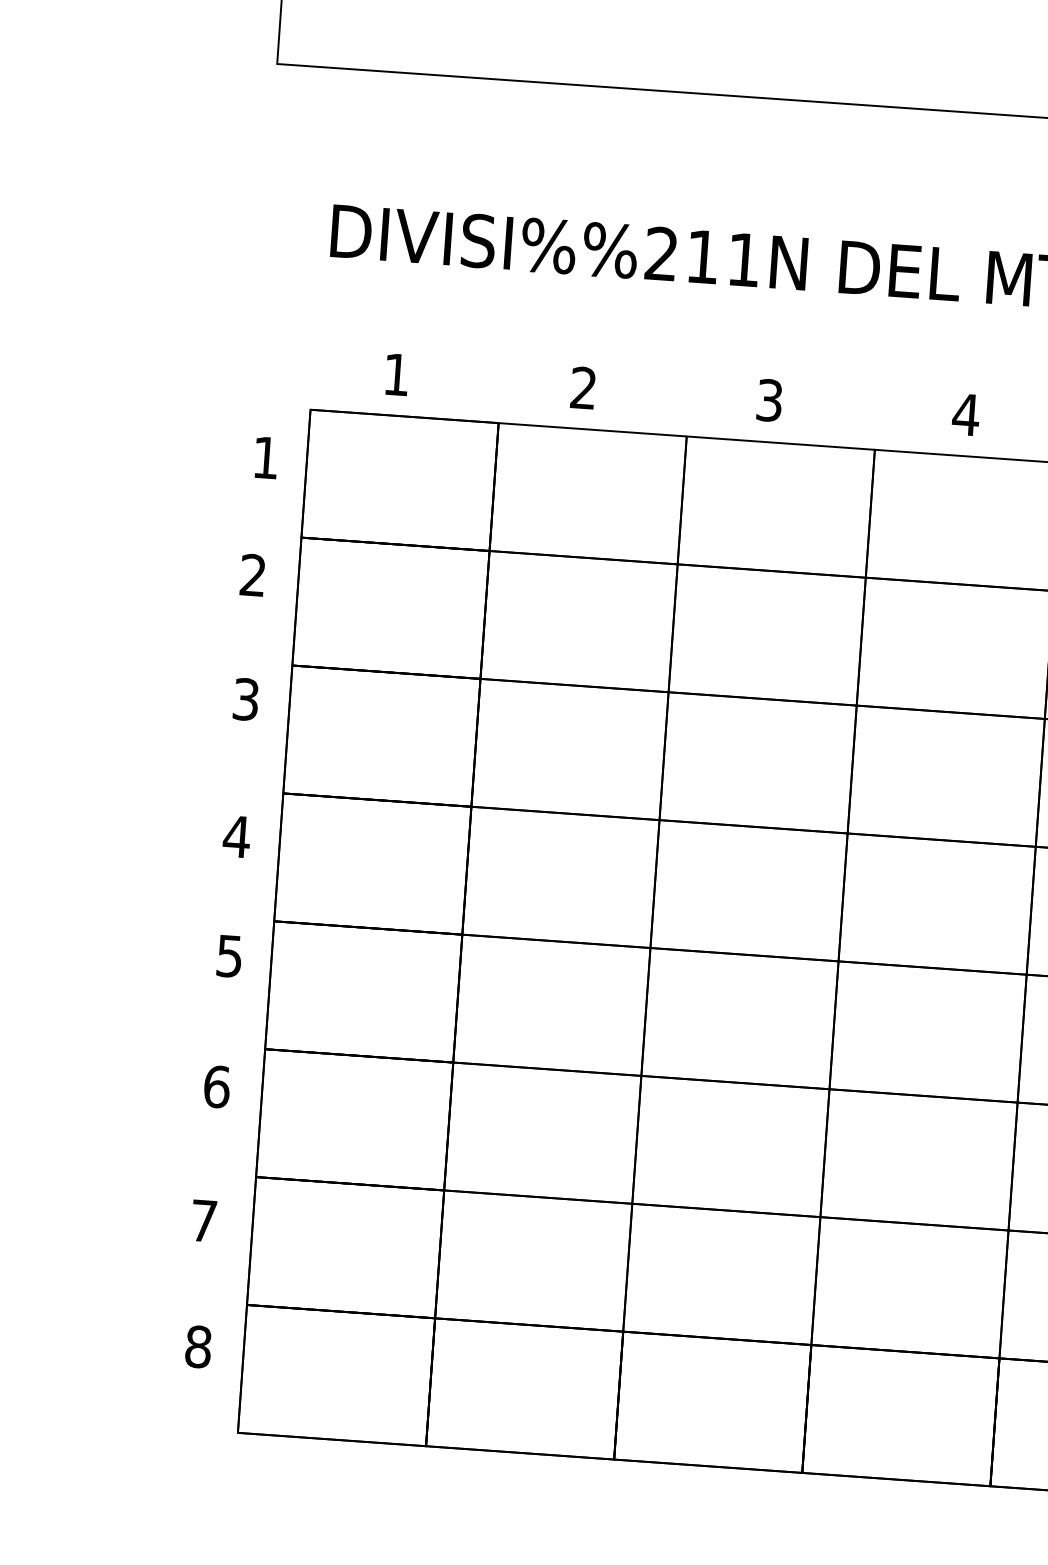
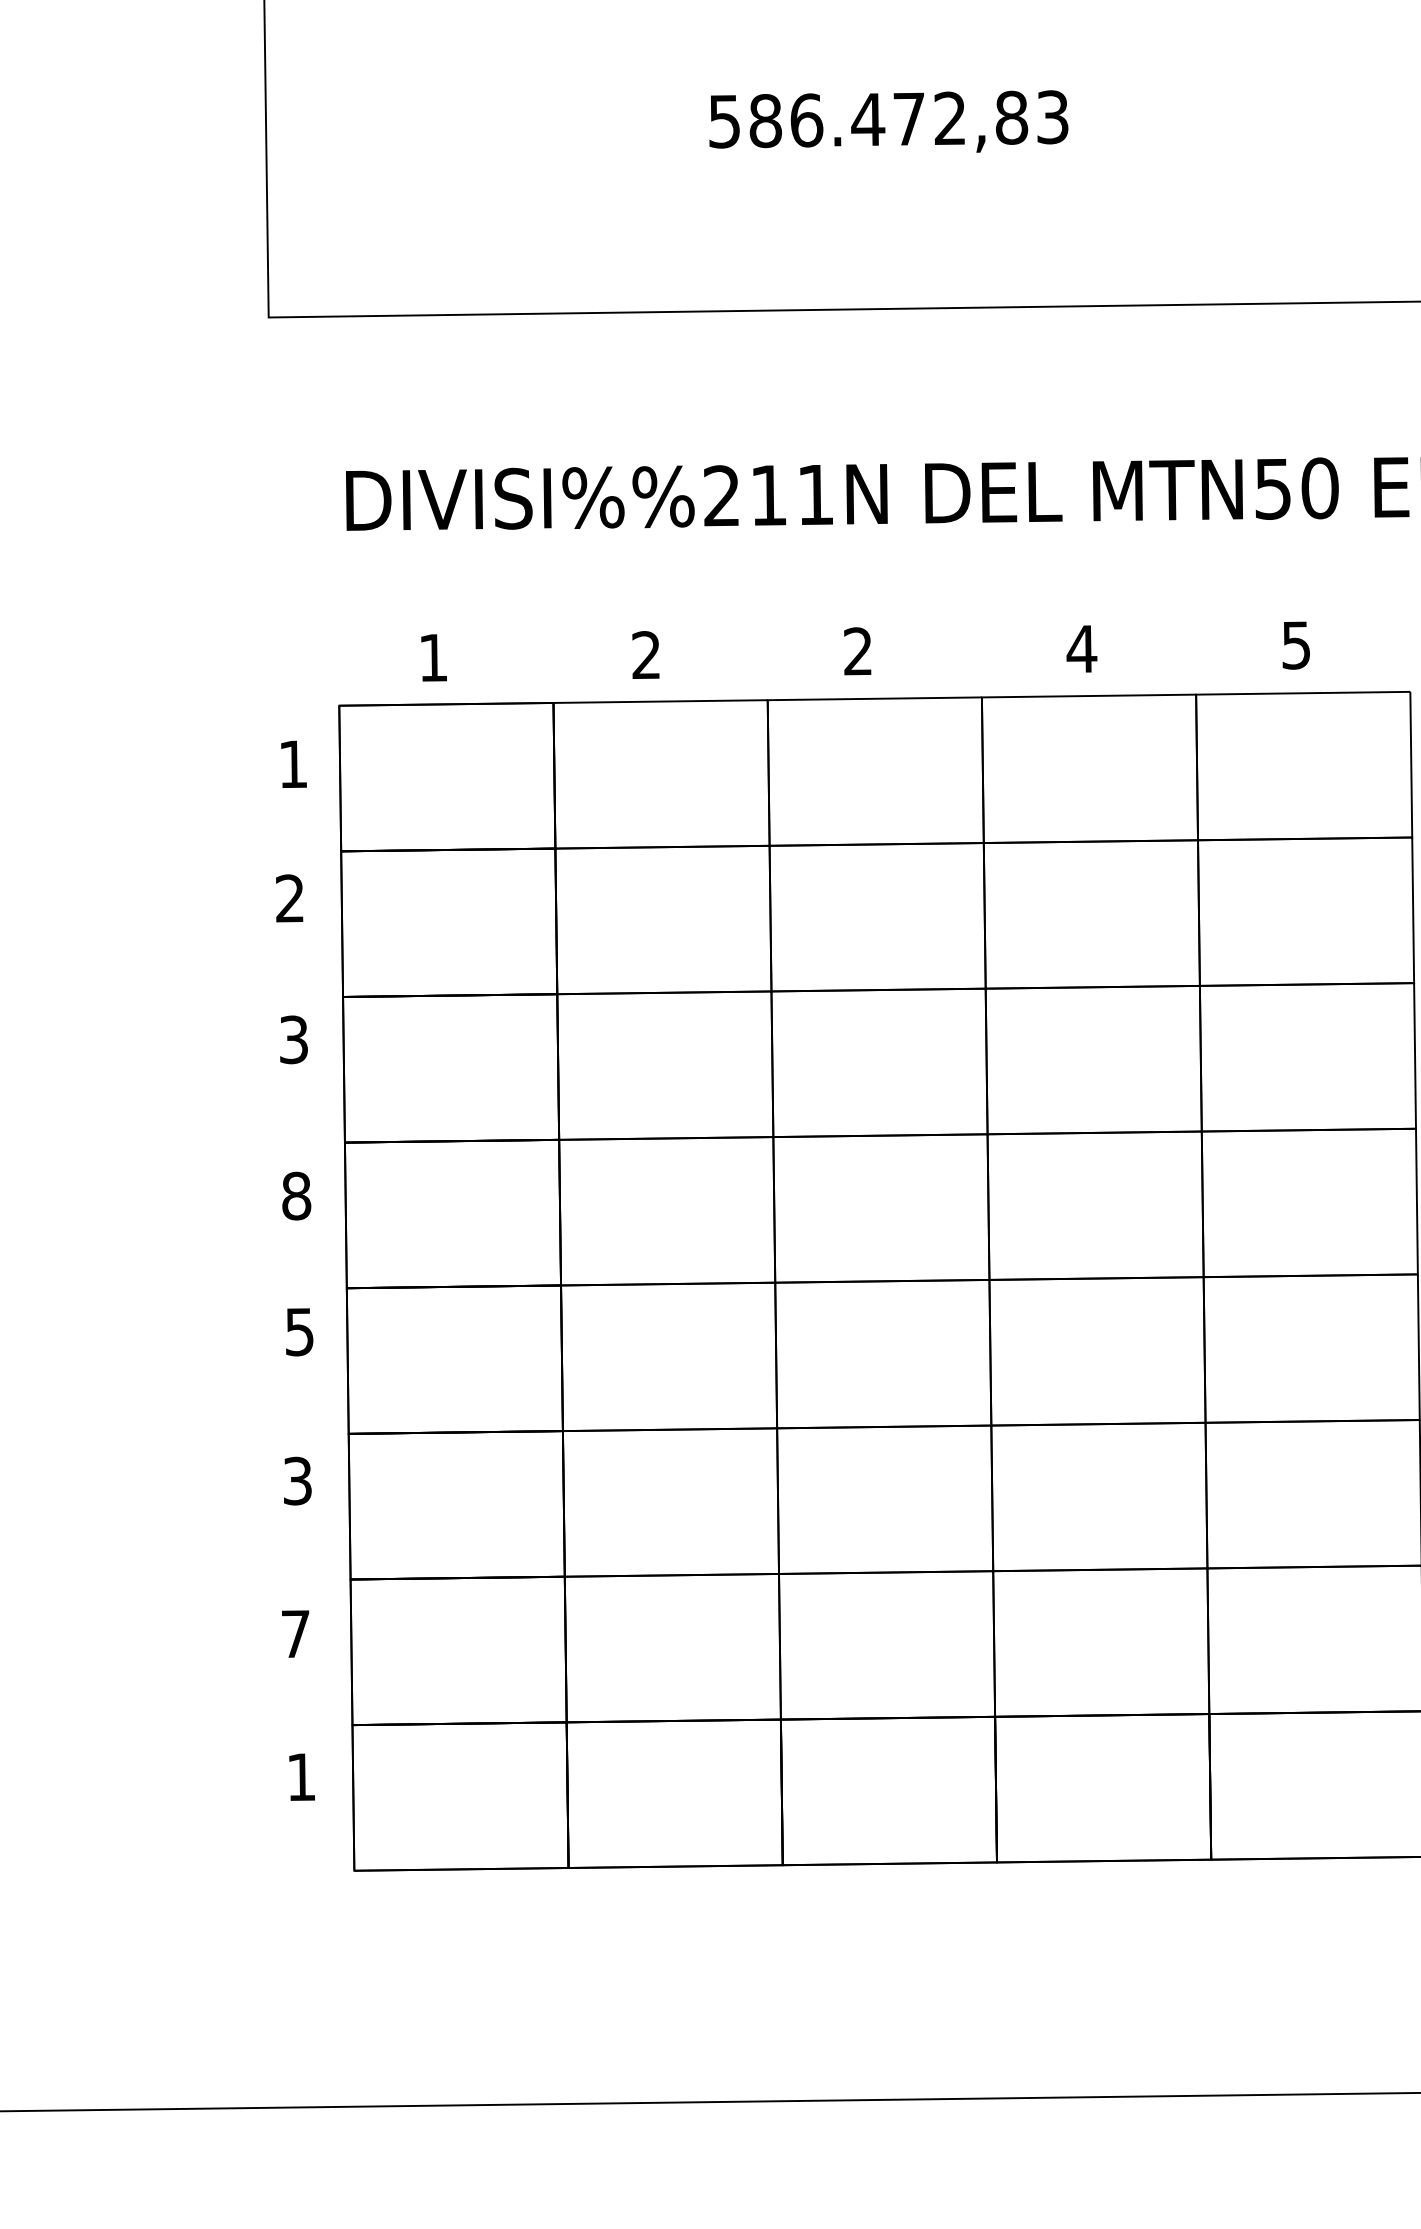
text: (769, 400) -> (858, 651), 3 -> 2
text: (236, 836) -> (296, 1195), 4 -> 8
text: (216, 1086) -> (297, 1480), 6 -> 3
text: (198, 1346) -> (301, 1776), 8 -> 1

